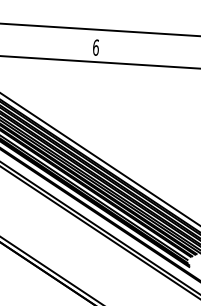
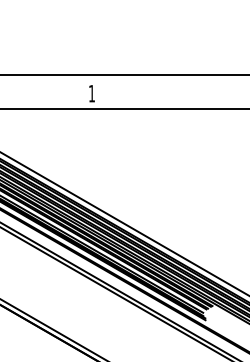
text: (95, 47) -> (91, 93), 6 -> 1

